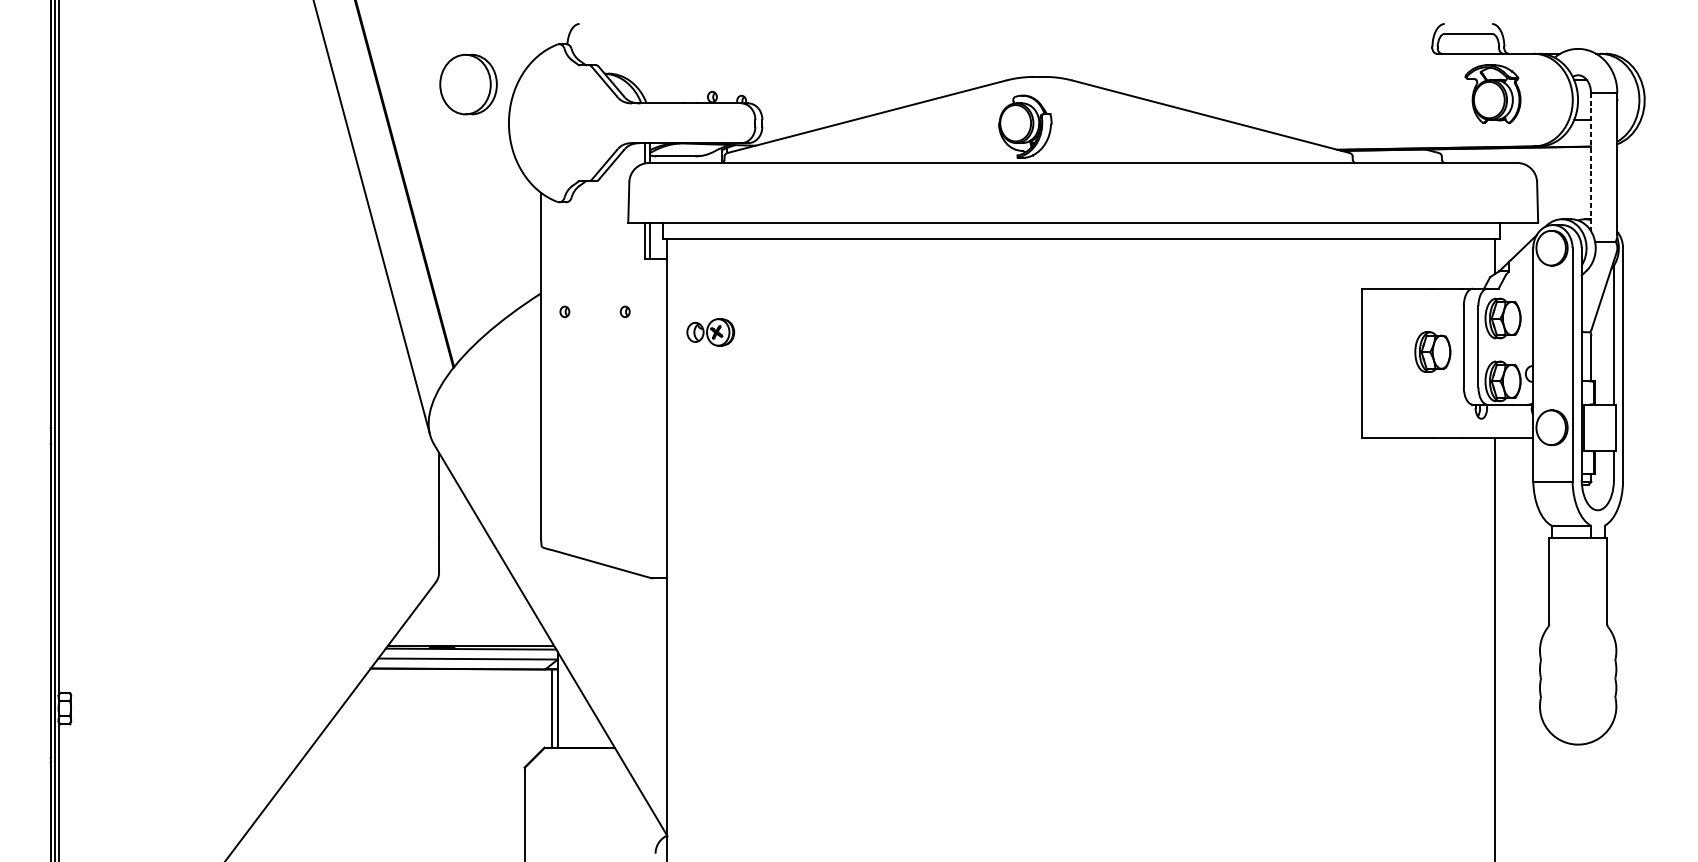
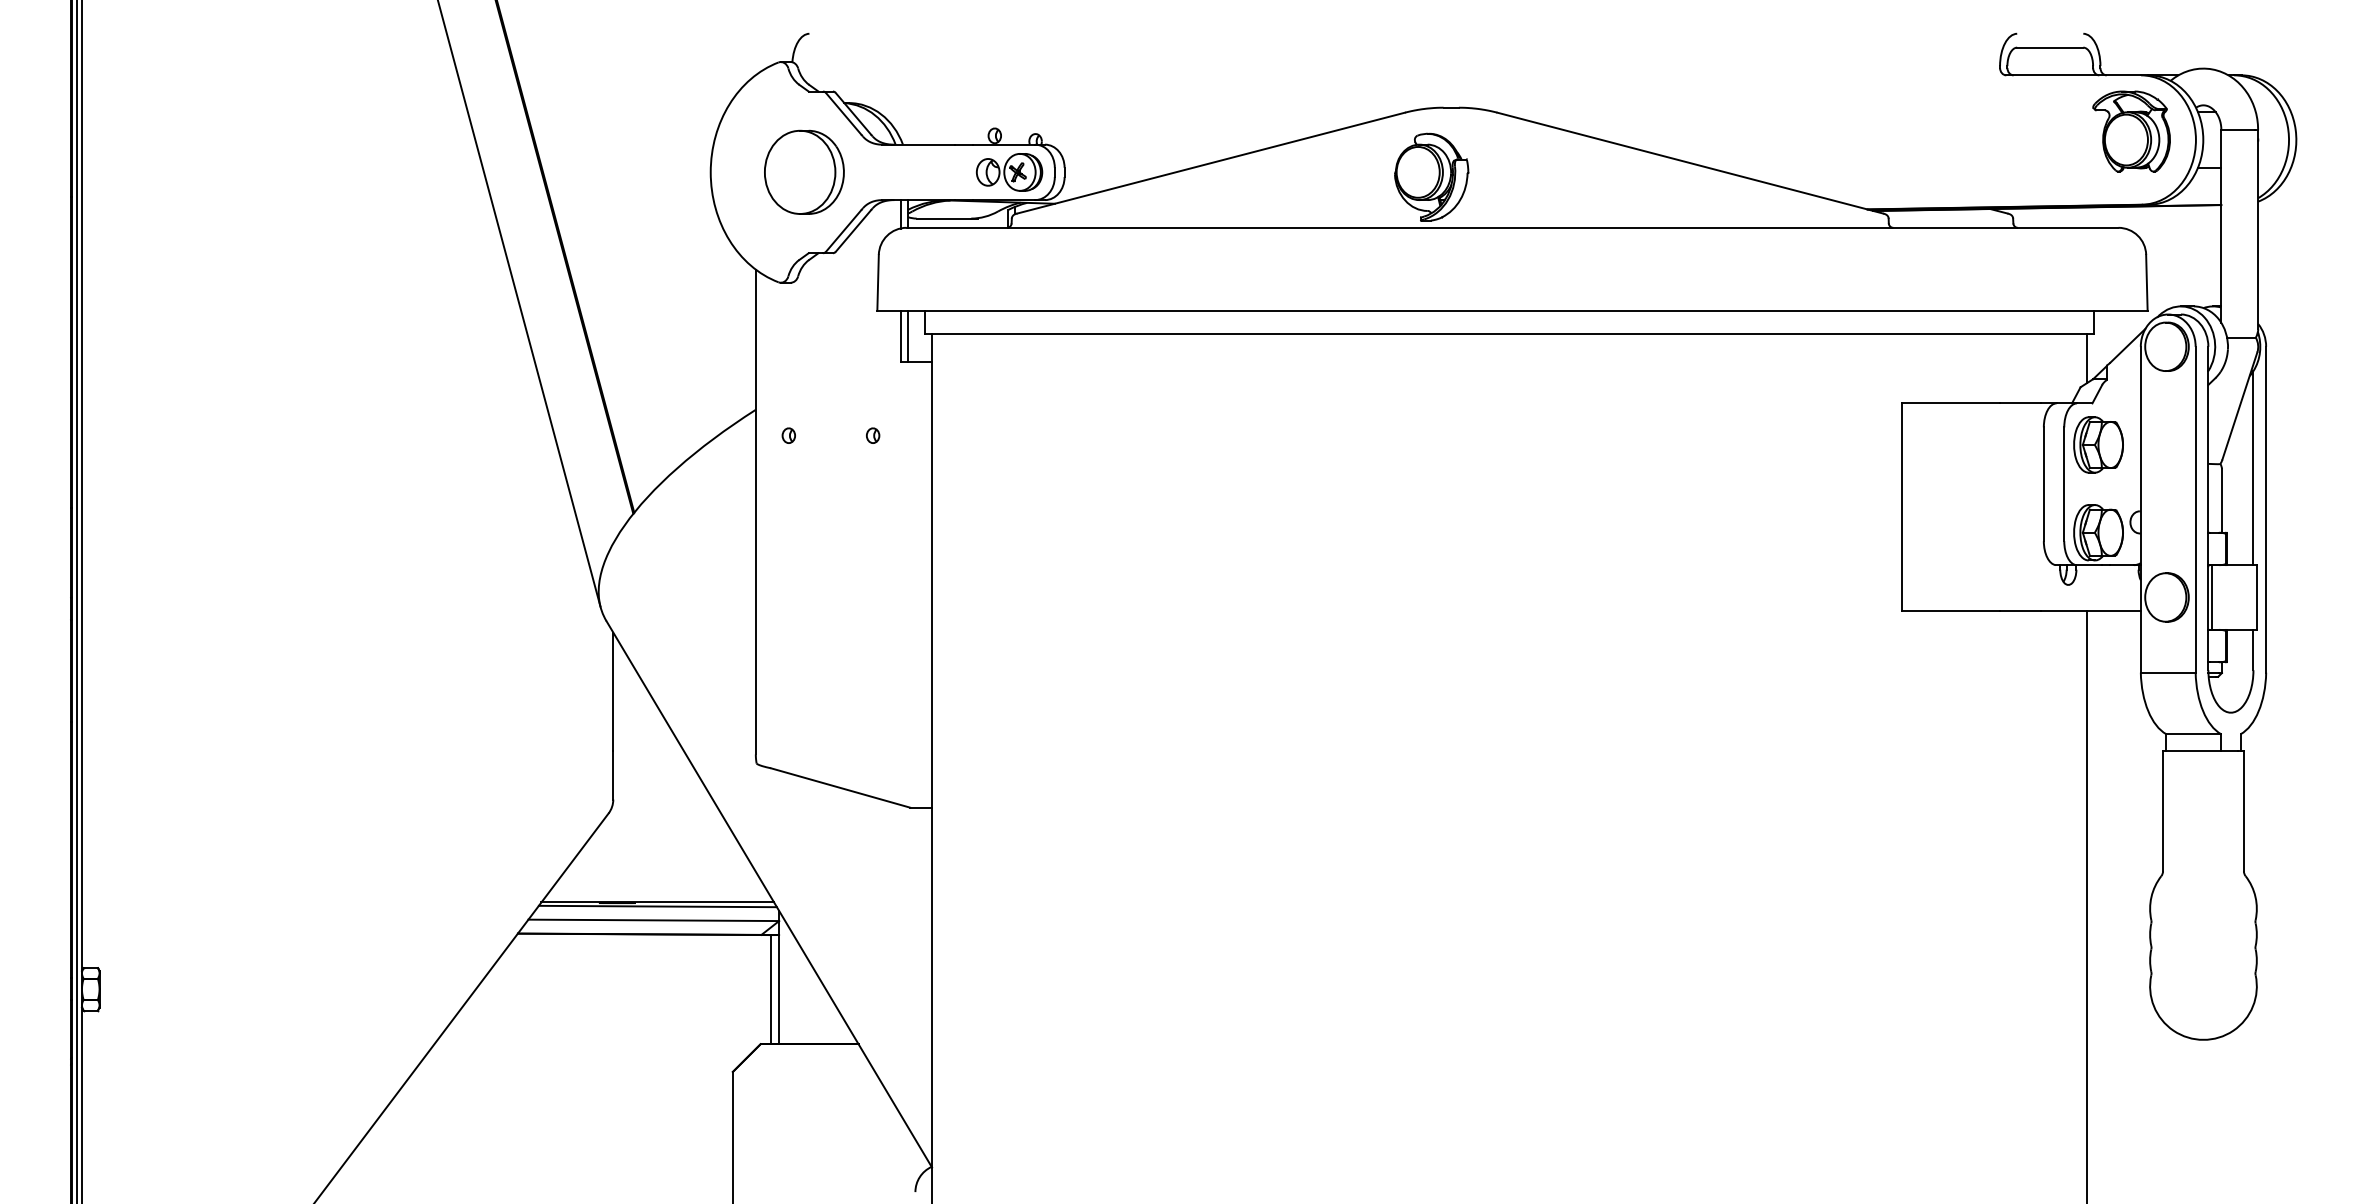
part: (468, 83) -> (804, 171), moved
part: (1492, 93) -> (2131, 131), moved
line: (1591, 162) -> (2221, 226), dashed -> solid
part: (710, 332) -> (1009, 172), moved
part: (1432, 351) -> (2000, 491), removed

